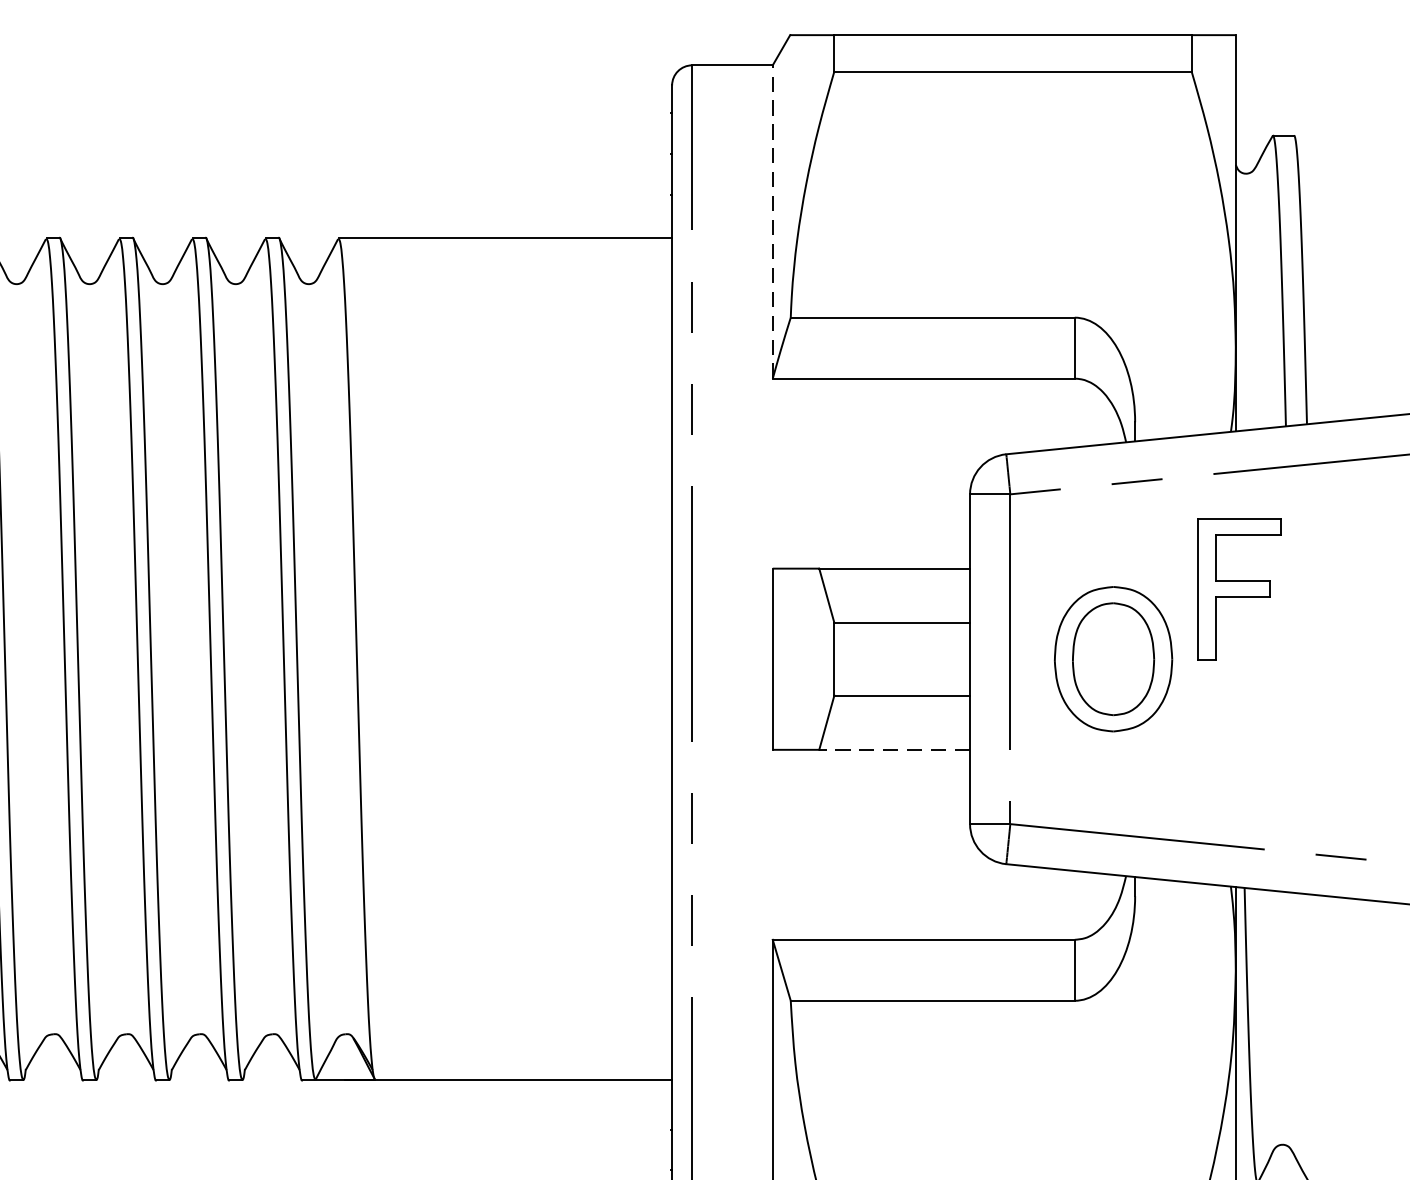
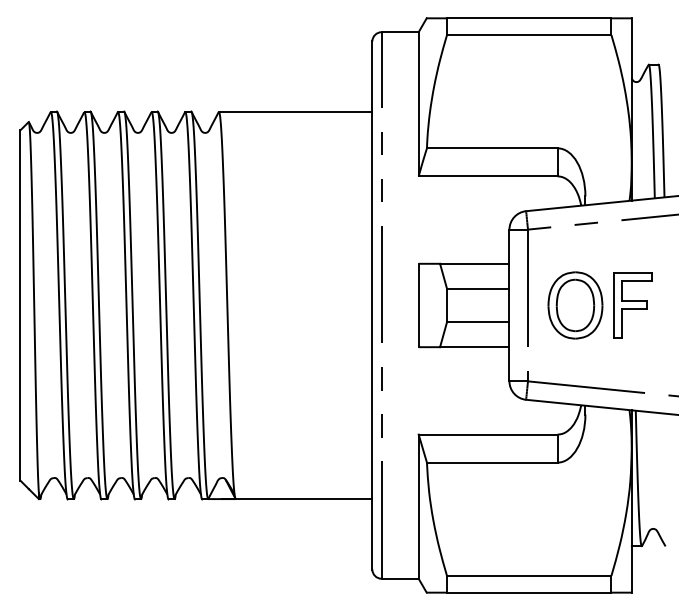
line: (772, 220) -> (418, 103), dashed -> solid
part: (1237, 589) -> (632, 305), moved
line: (894, 750) -> (474, 347), dashed -> solid

